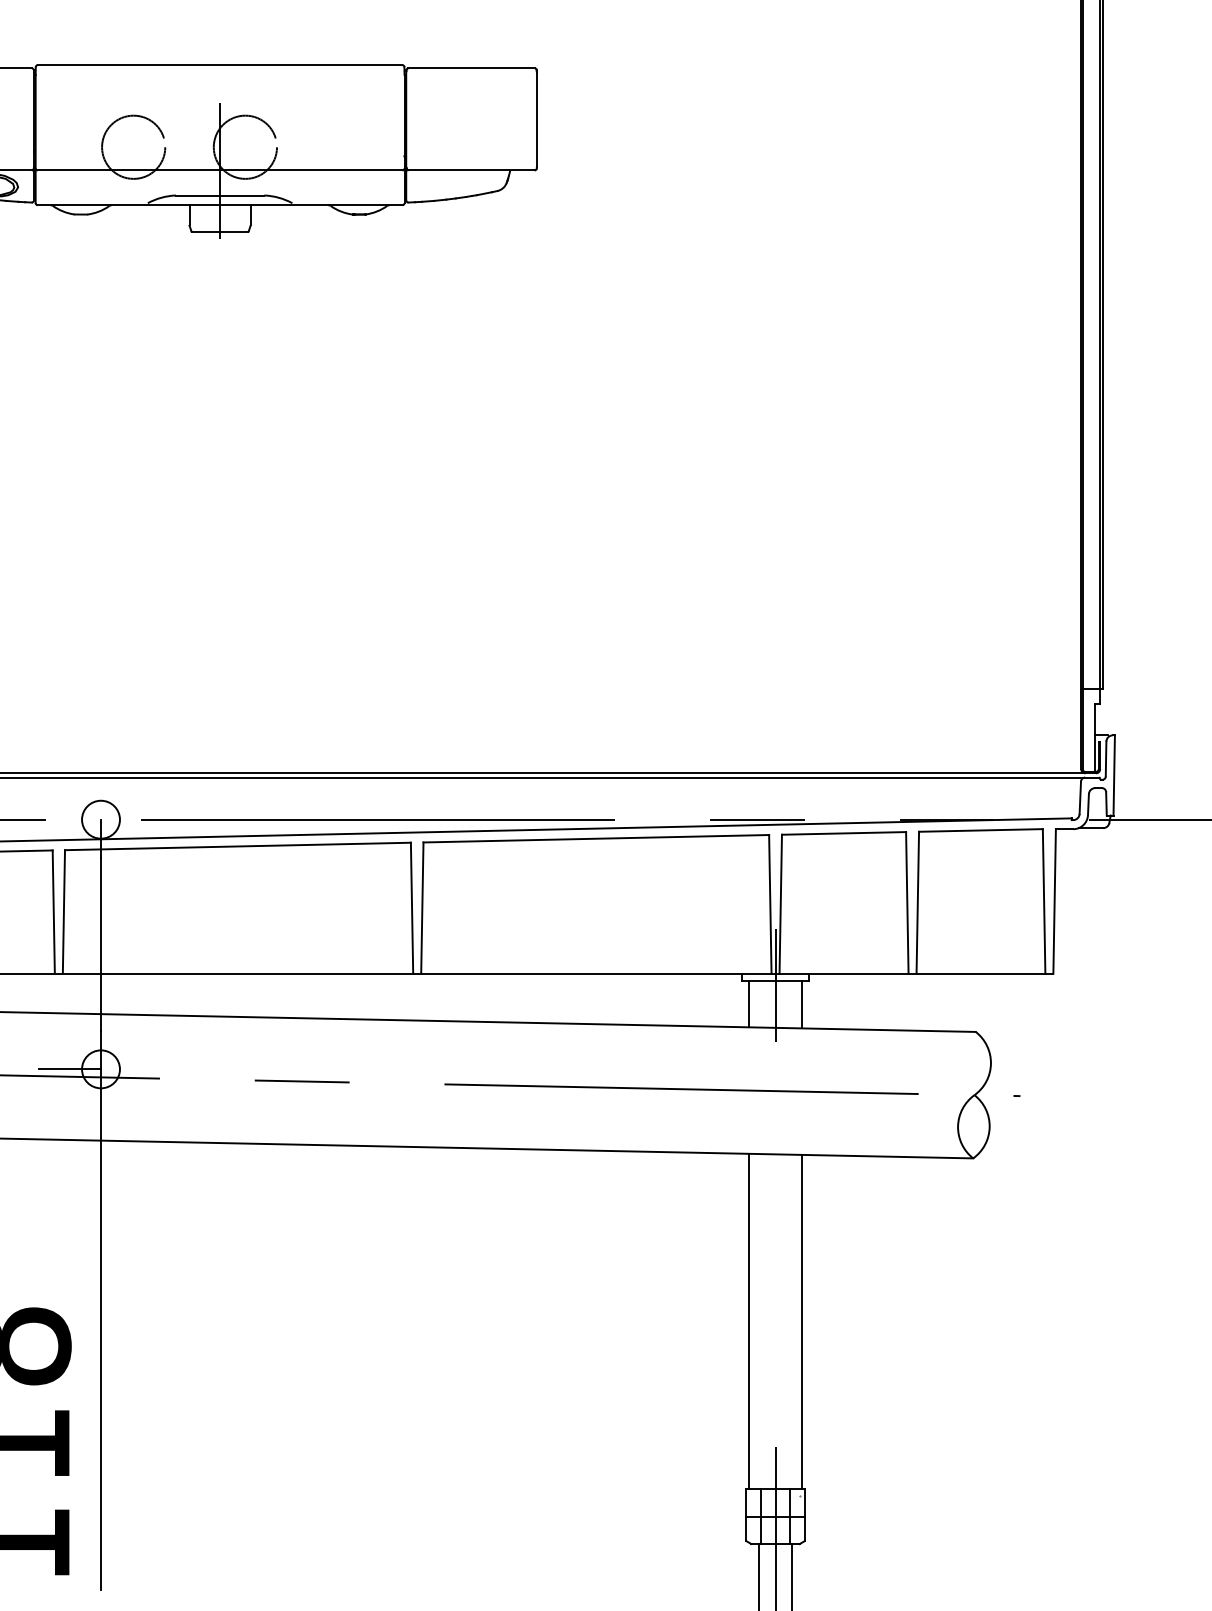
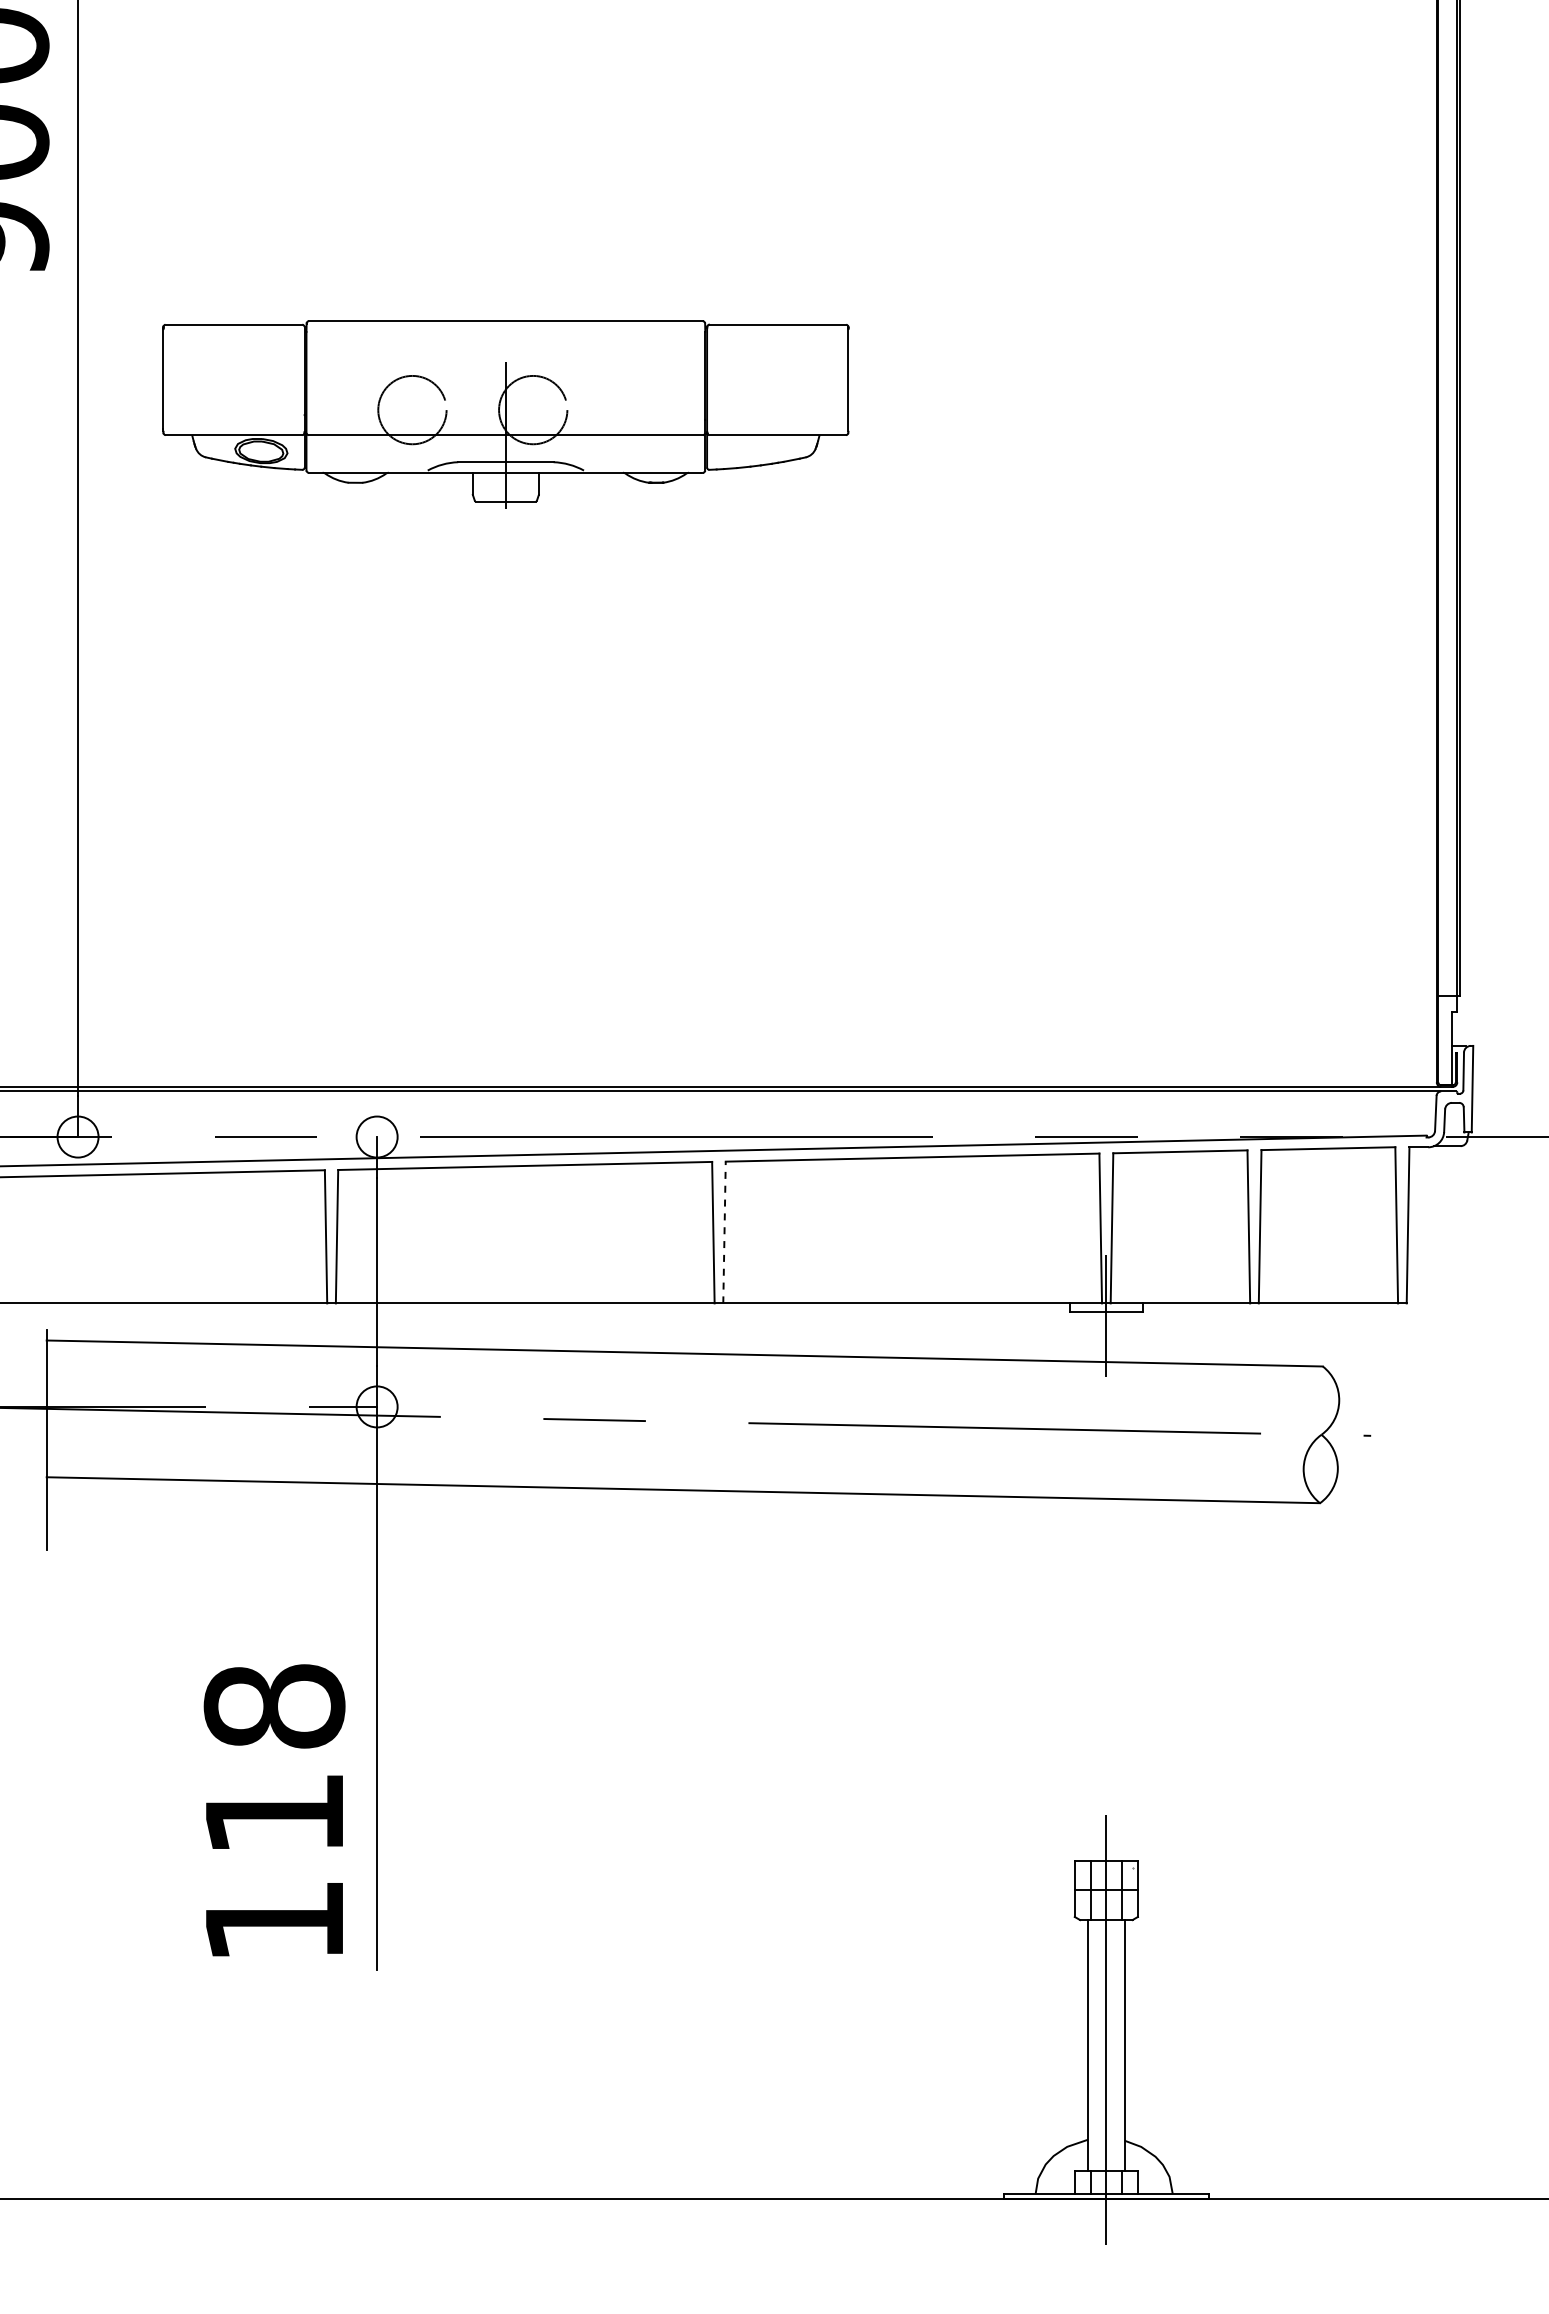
line: (422, 908) -> (724, 1232), solid -> dashed
line: (748, 1004) -> (1077, 1336), removed
line: (802, 1004) -> (1135, 1336), removed
line: (748, 1321) -> (1077, 1679), removed
line: (802, 1321) -> (1135, 1679), removed

